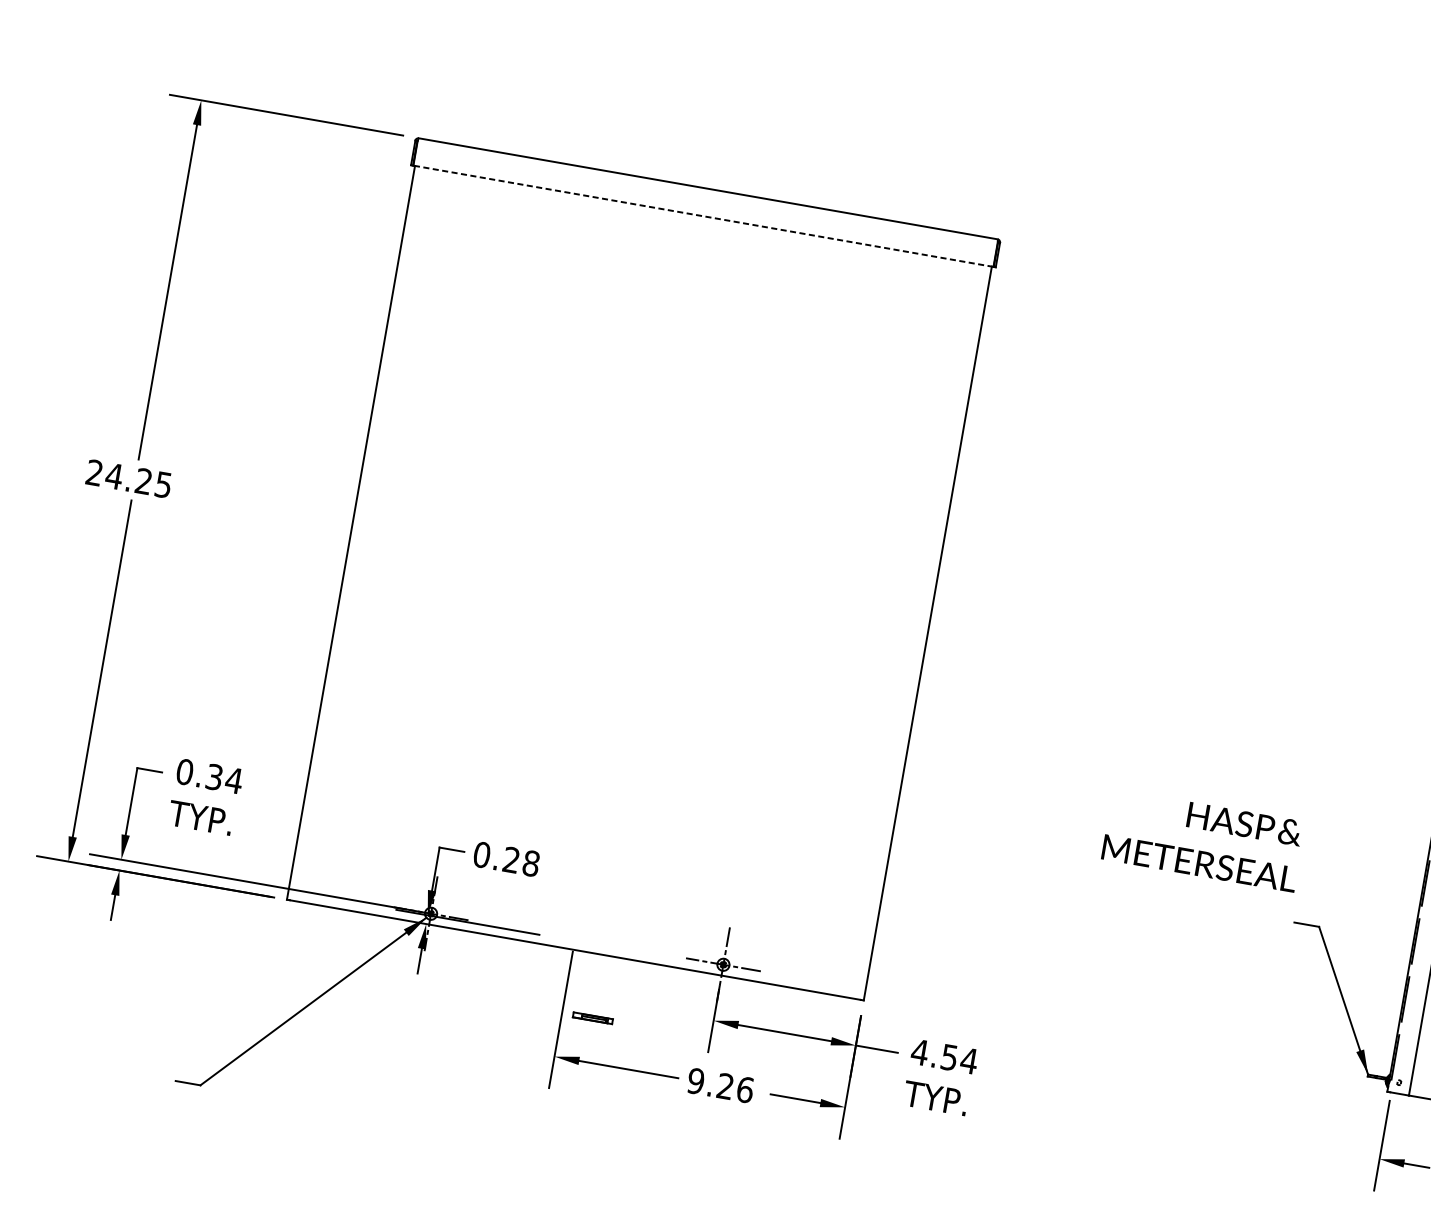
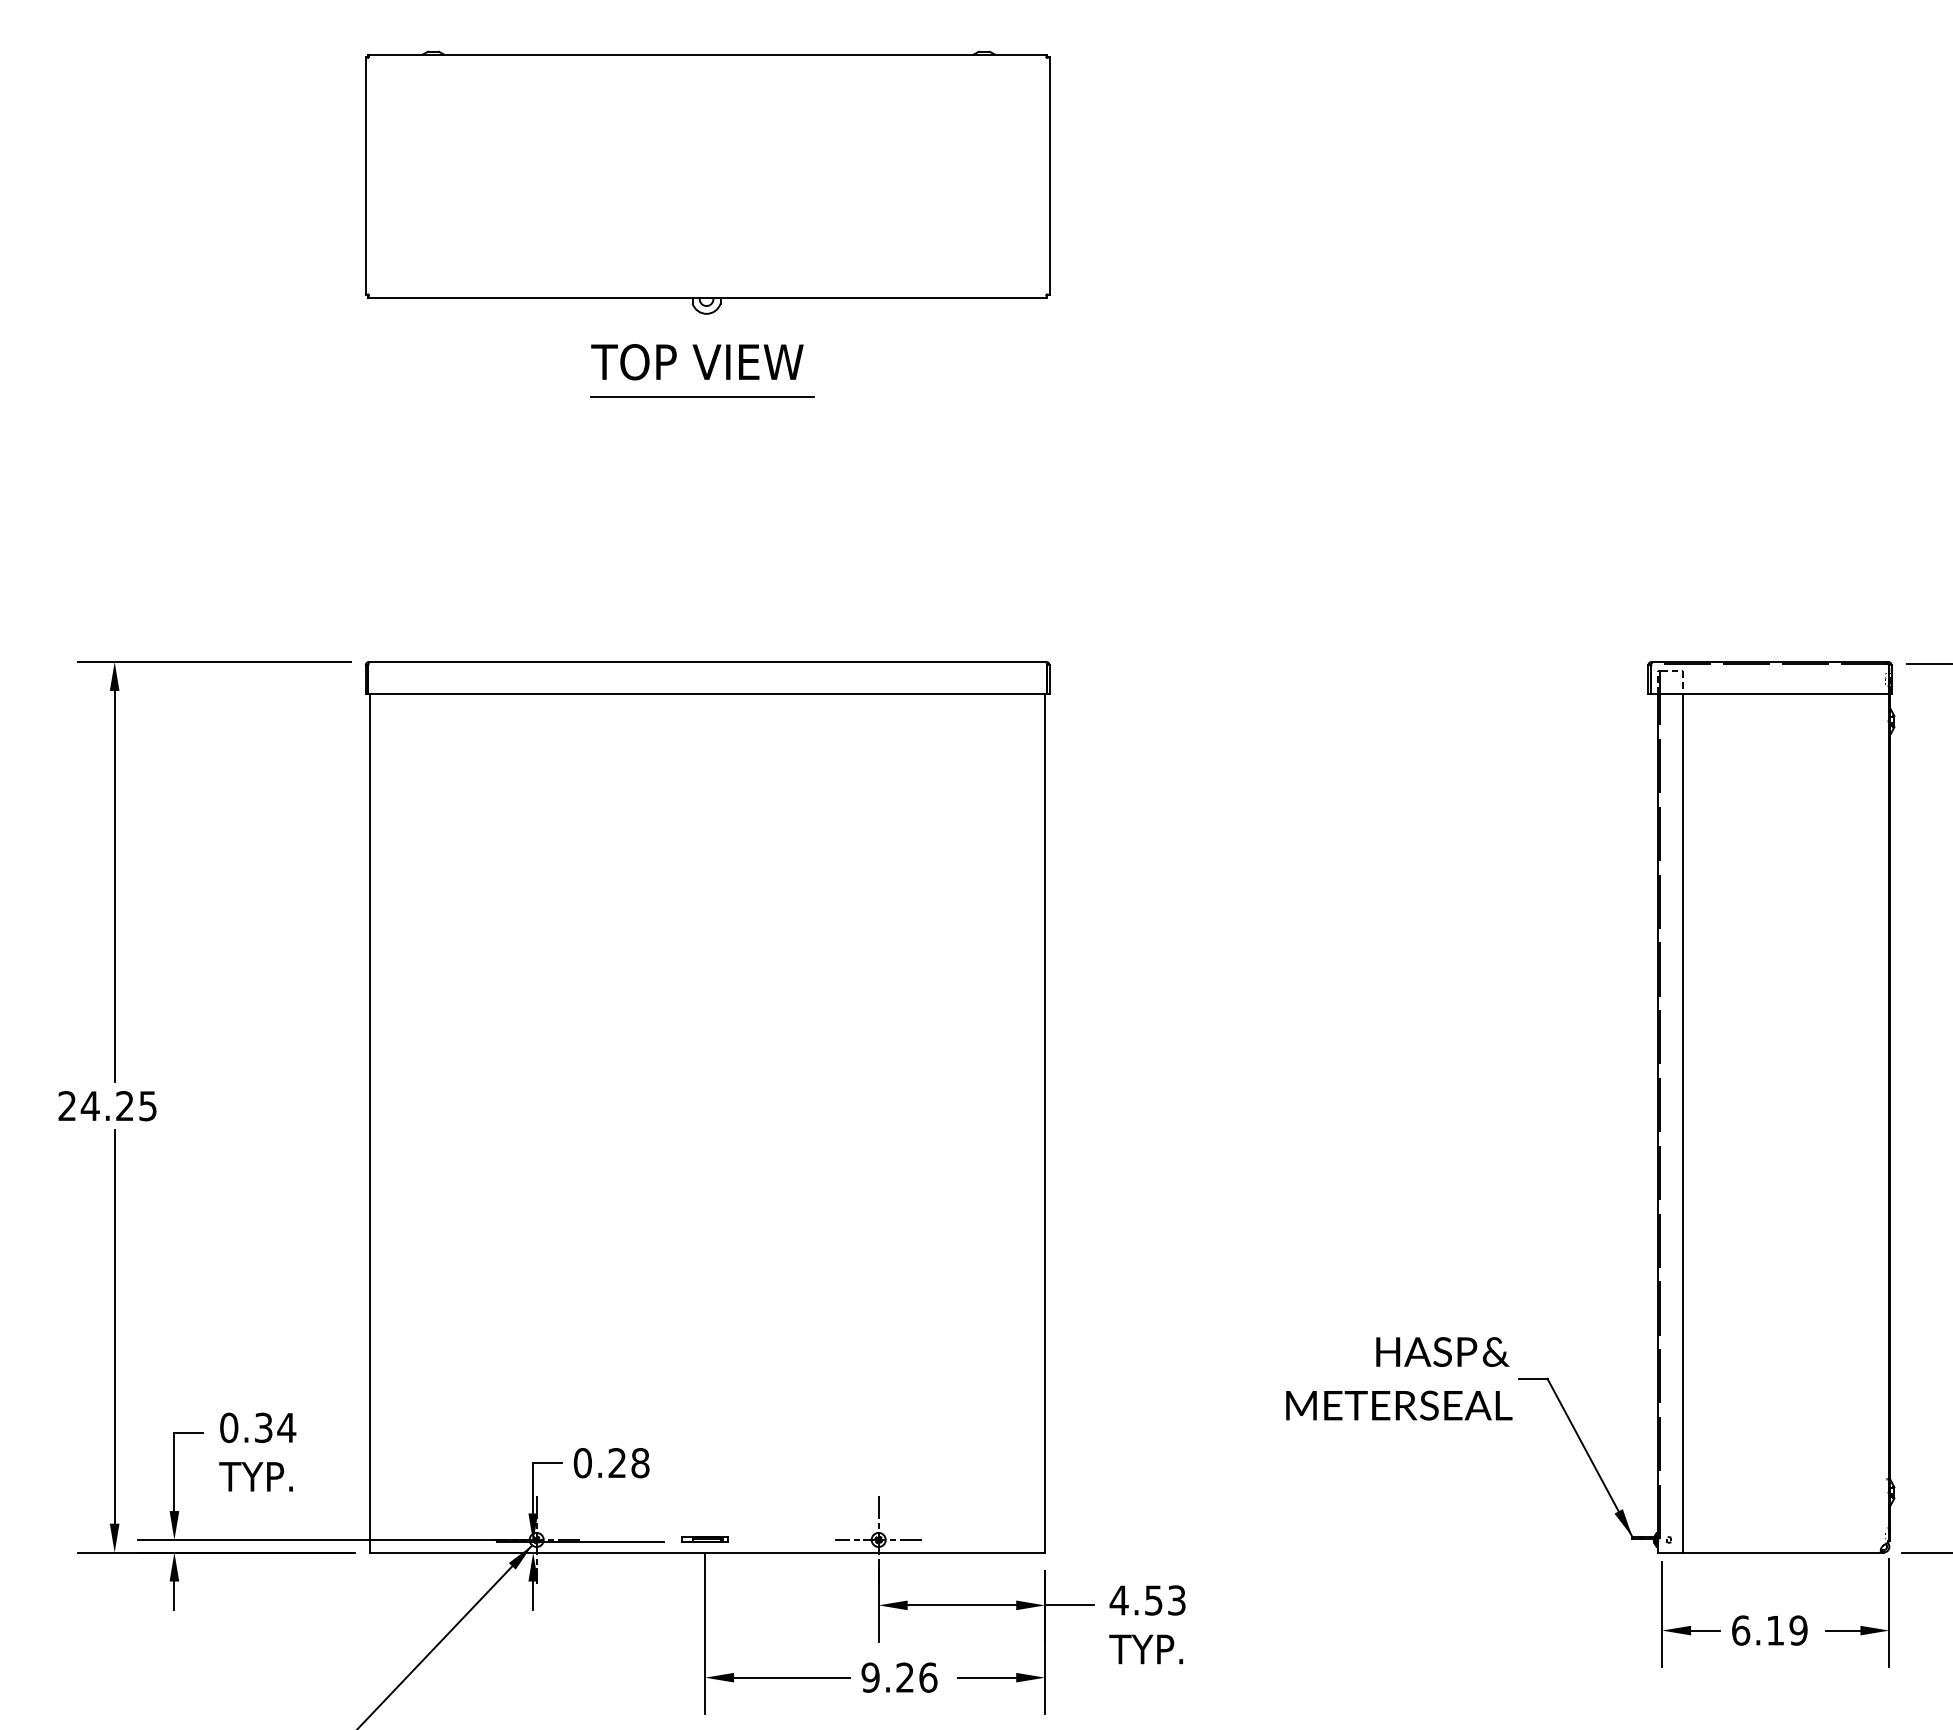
line: (703, 216) -> (707, 694), dashed -> solid
text: (1203, 840) -> (1399, 1378), moved
part: (592, 1018) -> (704, 1539), moved
text: (968, 1060) -> (1176, 1600), 4.54 -> 4.53

